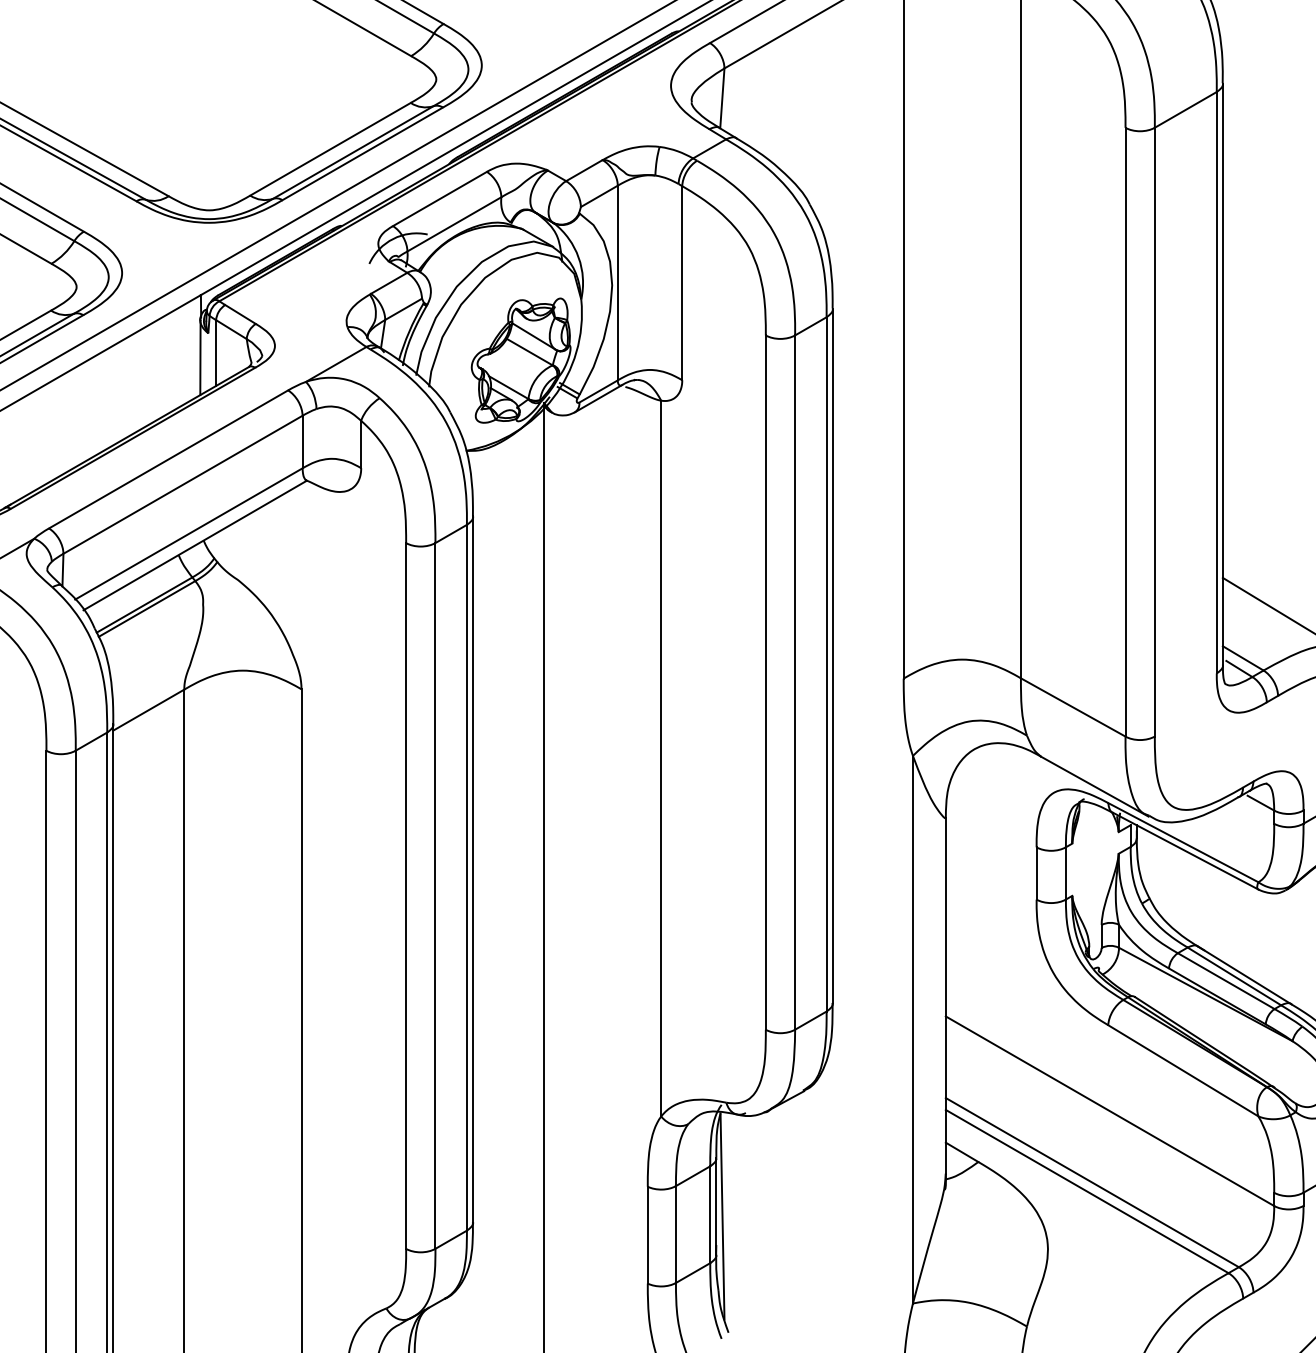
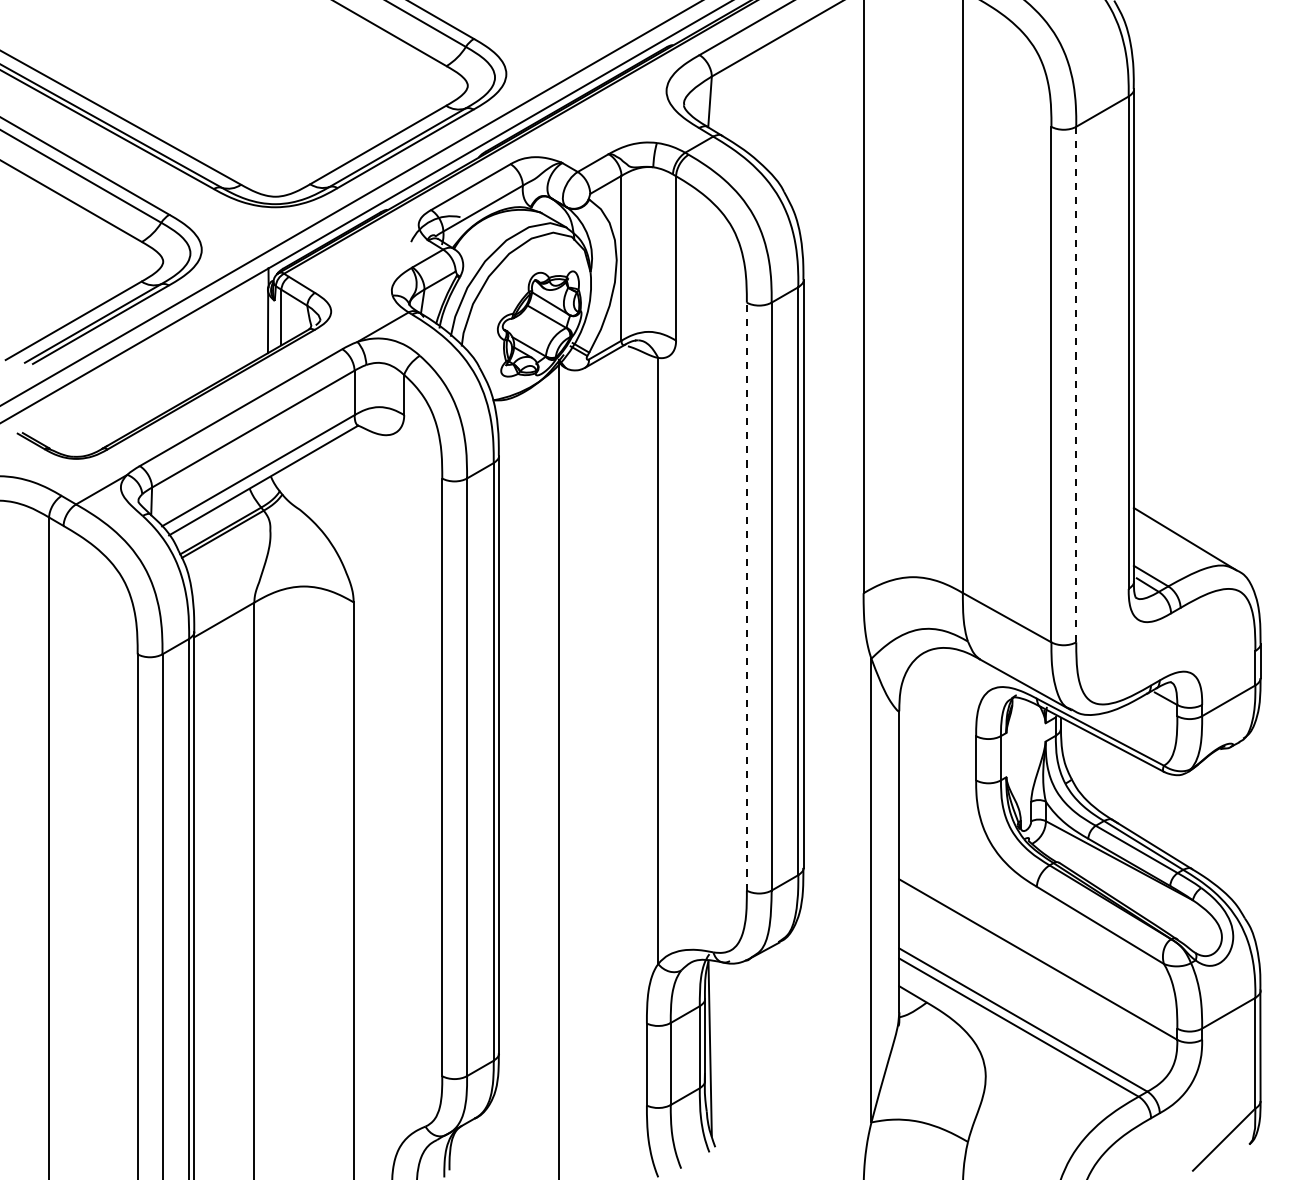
line: (1155, 432) -> (1076, 384), solid -> dashed
line: (765, 682) -> (746, 596), solid -> dashed

